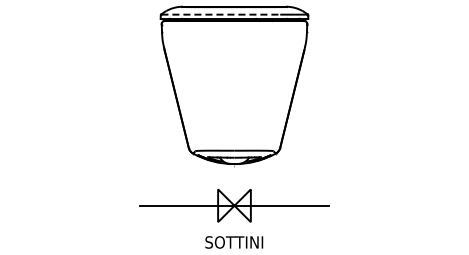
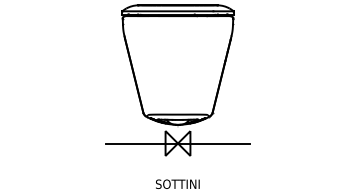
line: (221, 14) -> (168, 11), dashed -> solid
part: (234, 205) -> (178, 143), moved

